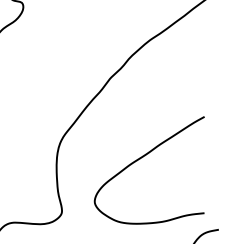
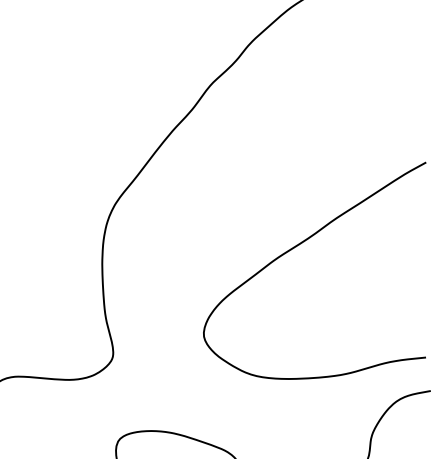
curve: (140, 159) -> (296, 248), moved

